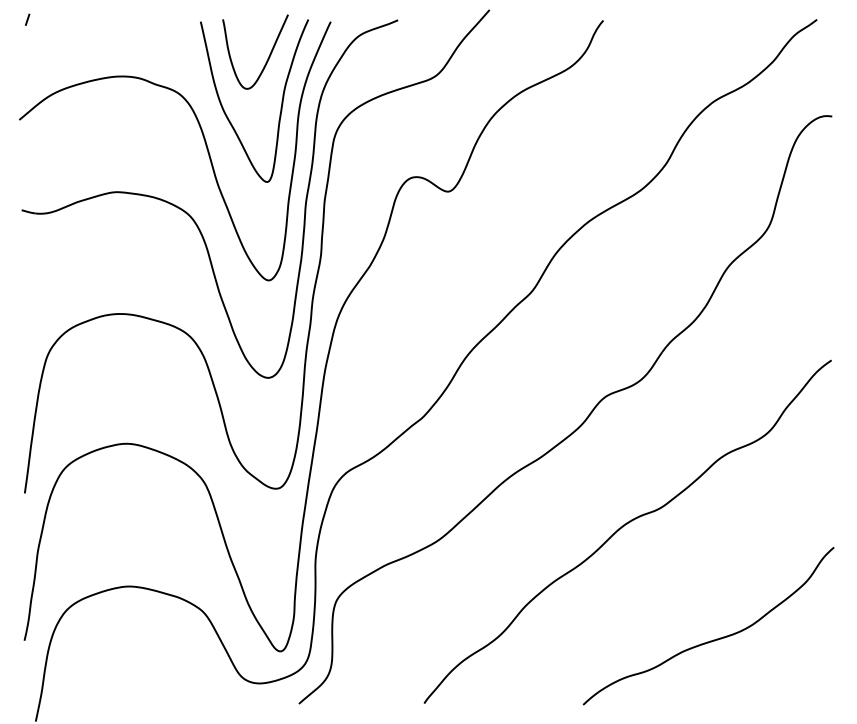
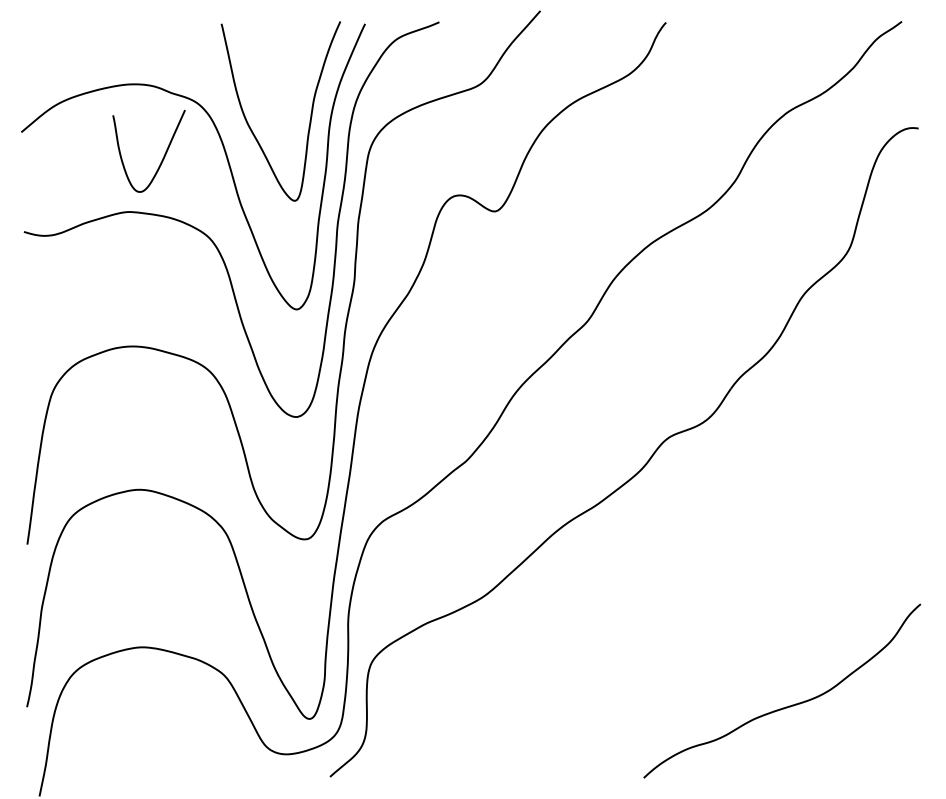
line: (27, 19) -> (30, 21), removed
curve: (267, 58) -> (162, 158), moved
curve: (623, 526) -> (688, 581), removed

